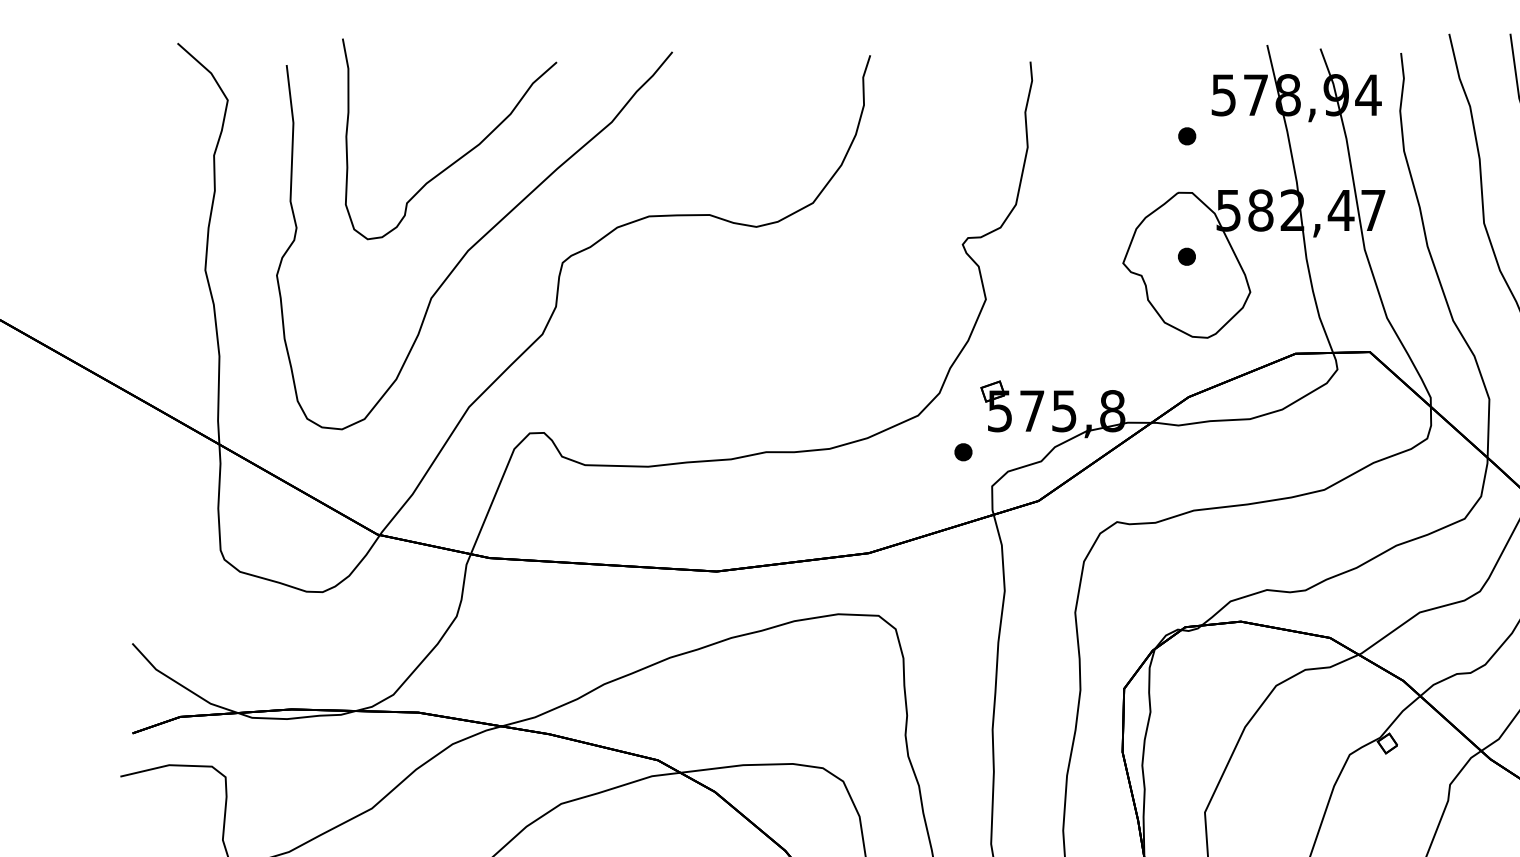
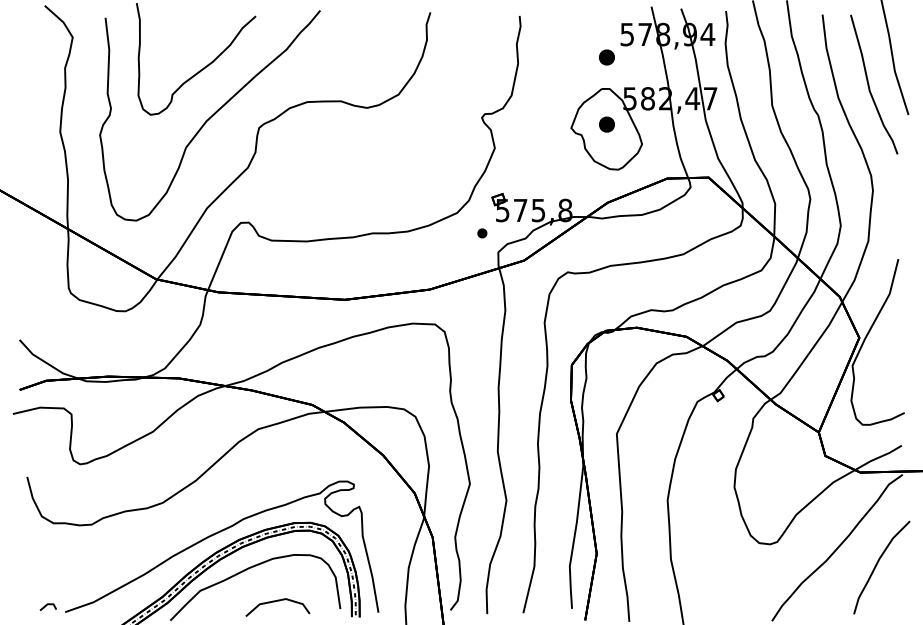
part: (1186, 136) -> (606, 57), size x1.6
part: (1186, 256) -> (606, 124), size x1.6

